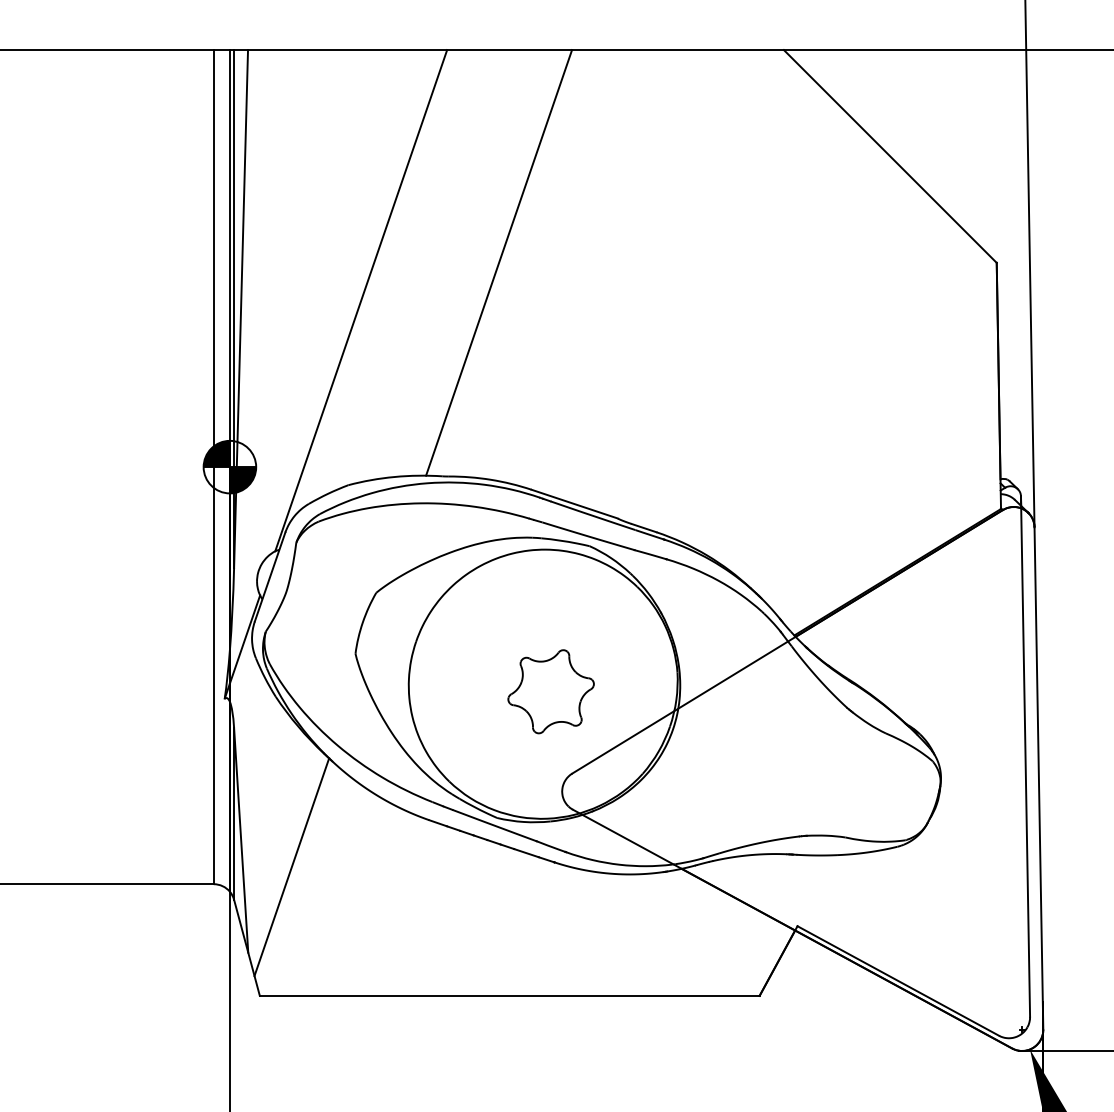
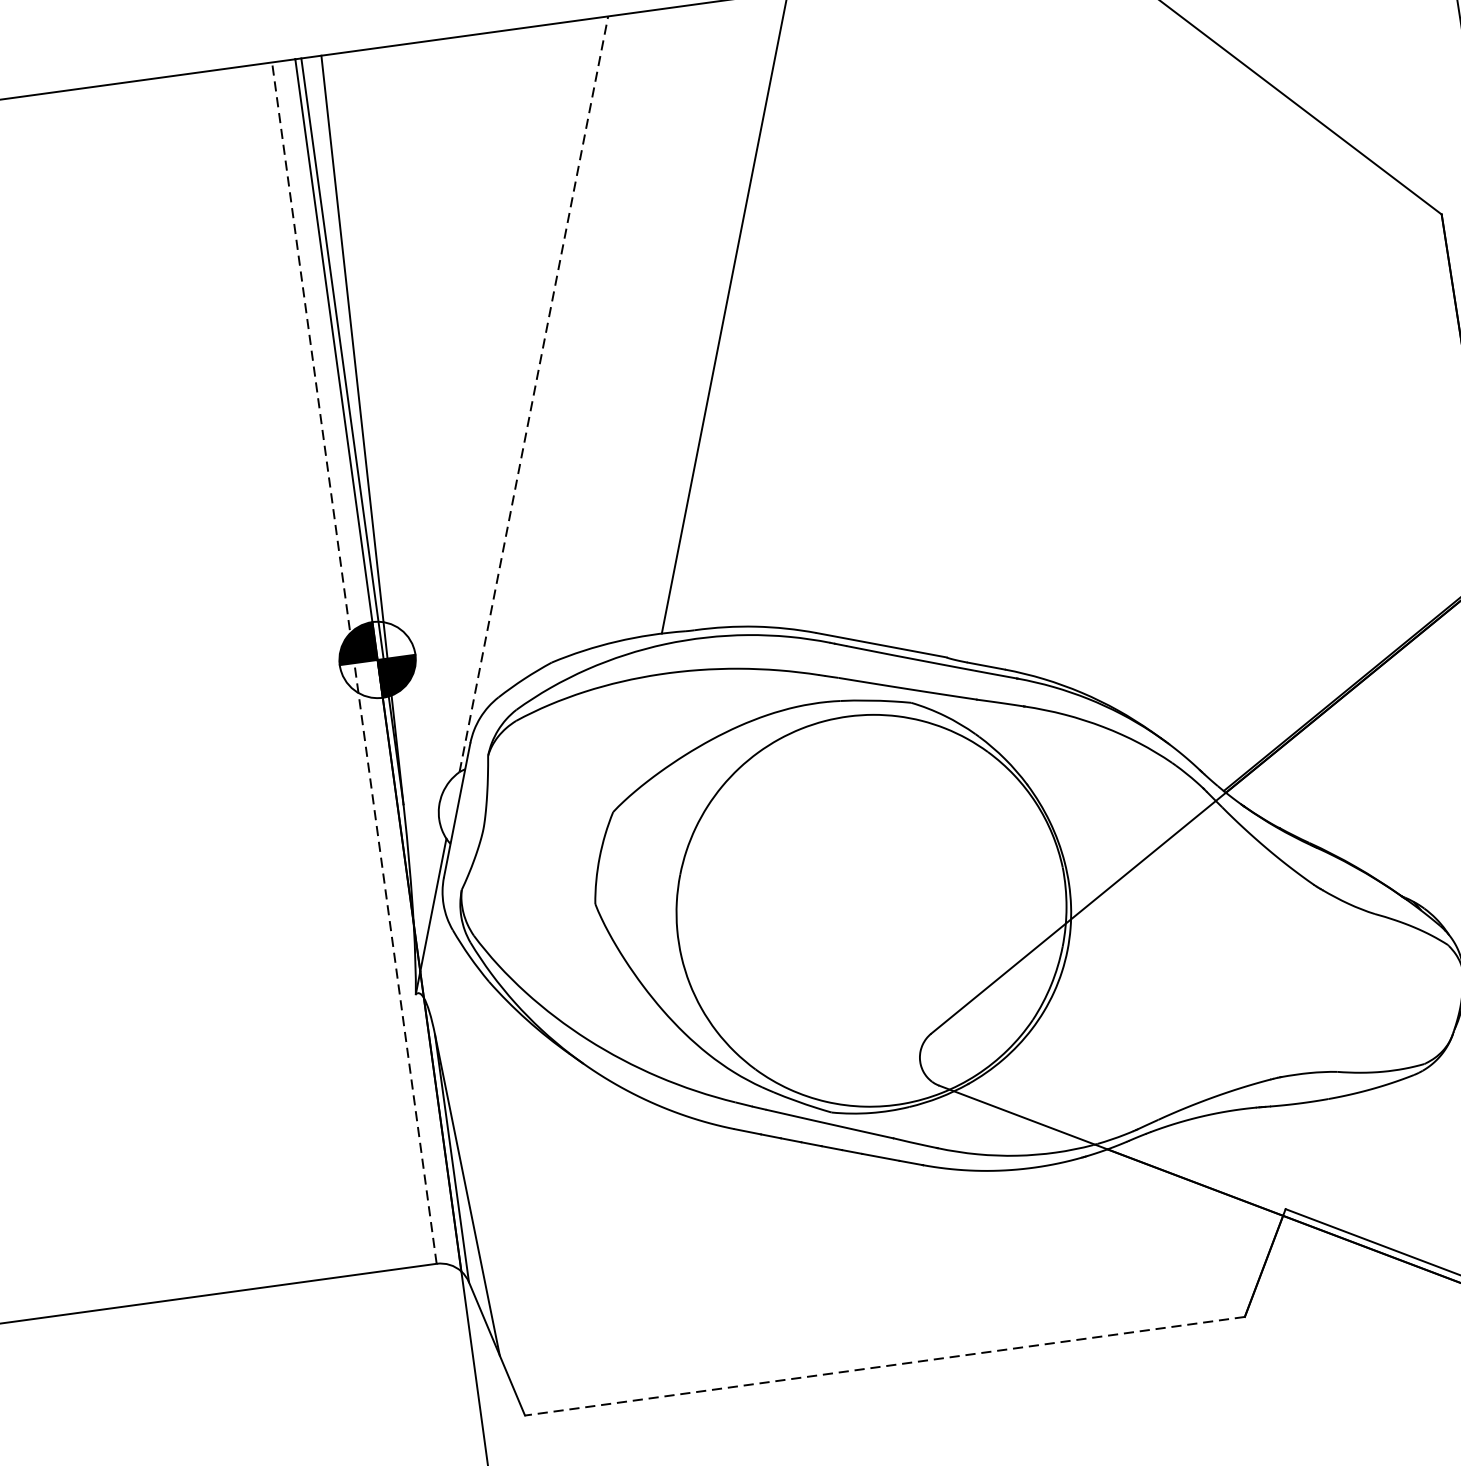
line: (361, 300) -> (534, 393), solid -> dashed
line: (213, 466) -> (353, 662), solid -> dashed
part: (550, 691) -> (883, 919), removed
line: (291, 867) -> (545, 1224), removed
line: (509, 995) -> (884, 1365), solid -> dashed

